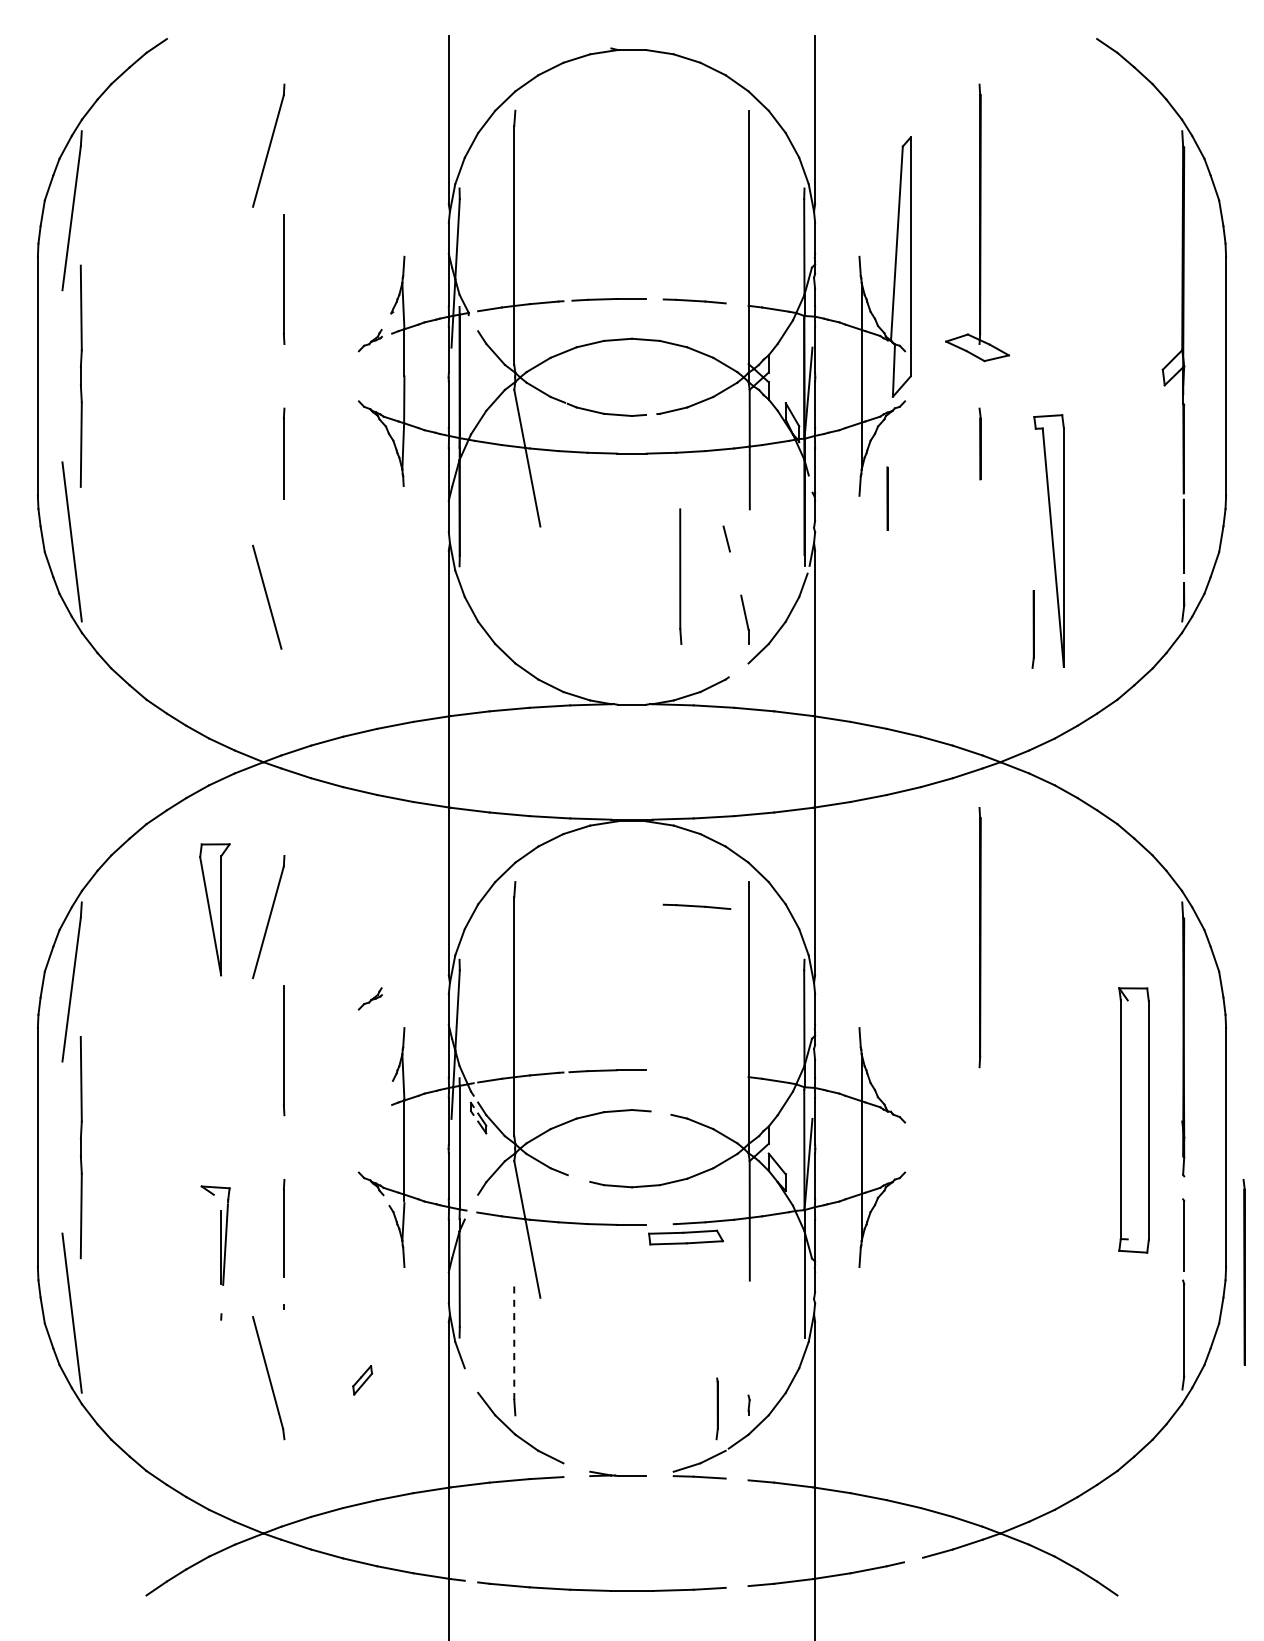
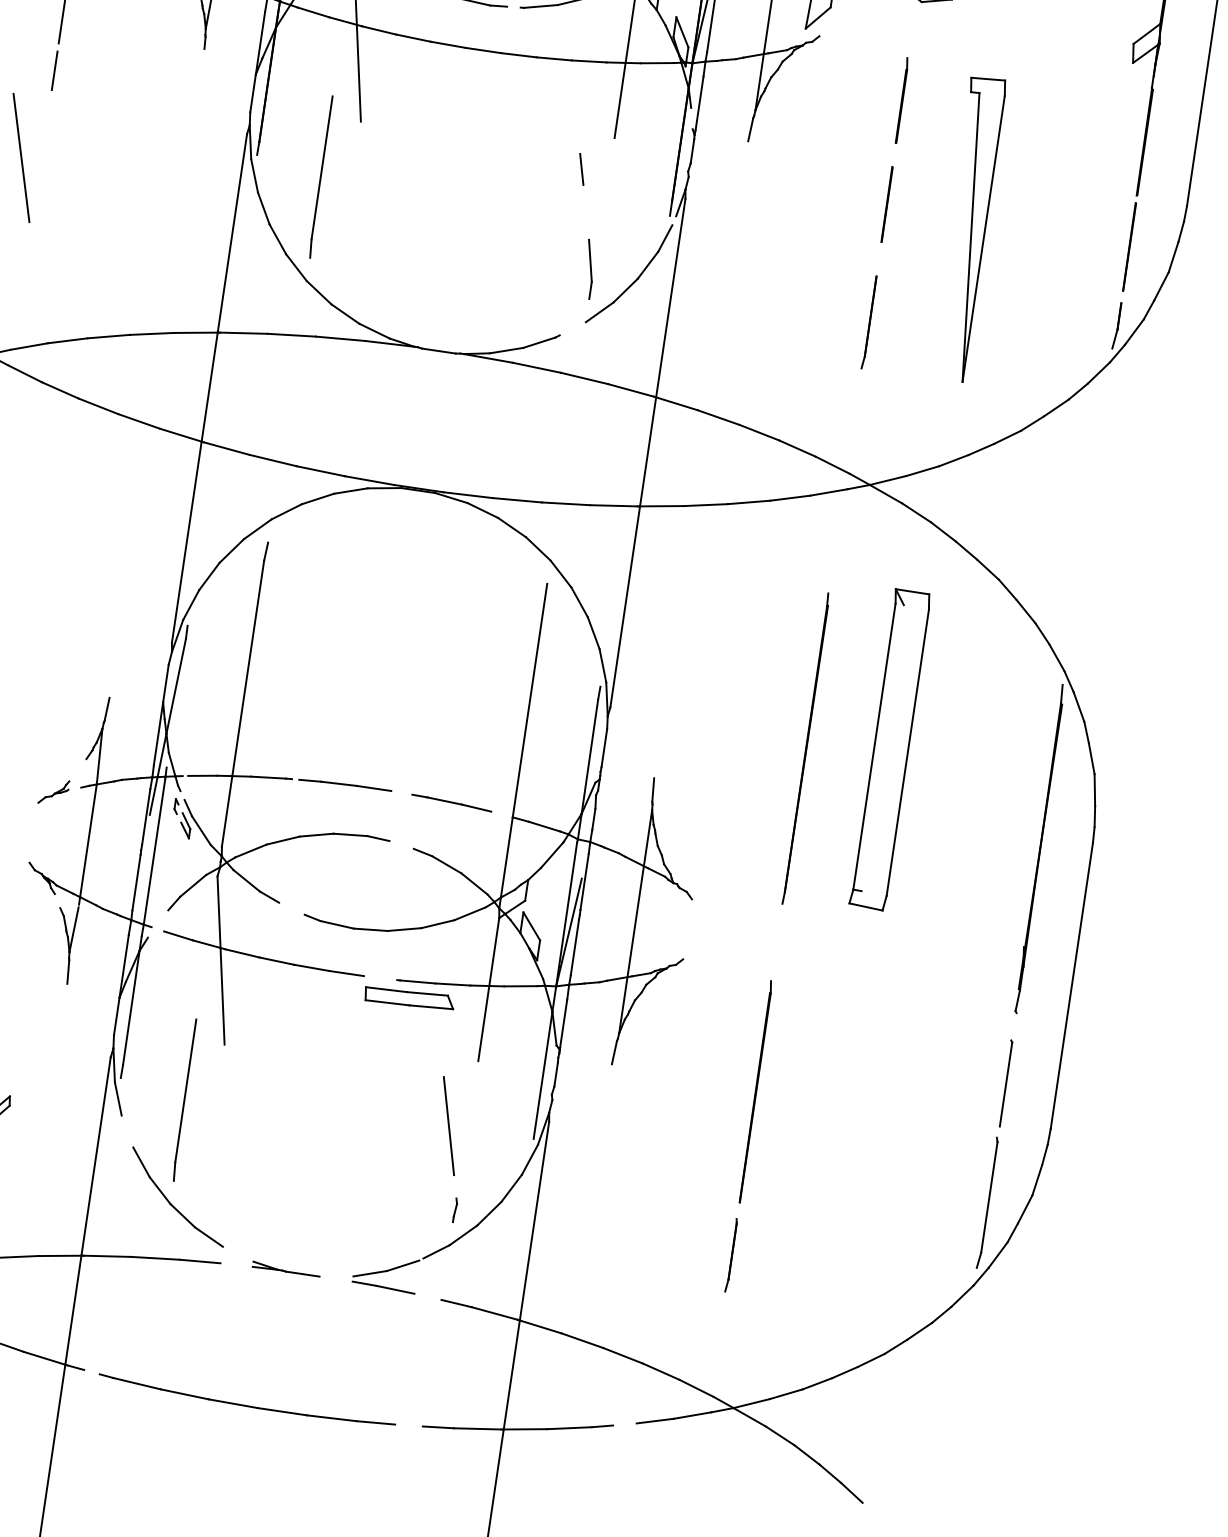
line: (887, 498) -> (886, 204), moved
line: (283, 521) -> (54, 70), added
line: (680, 576) -> (321, 176), moved
line: (1032, 629) -> (868, 322), moved
line: (696, 906) -> (451, 802), moved
line: (979, 937) -> (805, 748), moved
part: (369, 998) -> (53, 791), moved
part: (1133, 1120) -> (889, 749), moved
line: (1243, 1272) -> (754, 1091), moved
line: (733, 1336) -> (448, 1125), added
line: (514, 1340) -> (186, 1091), dashed -> solid
line: (716, 1408) -> (730, 1254), moved

